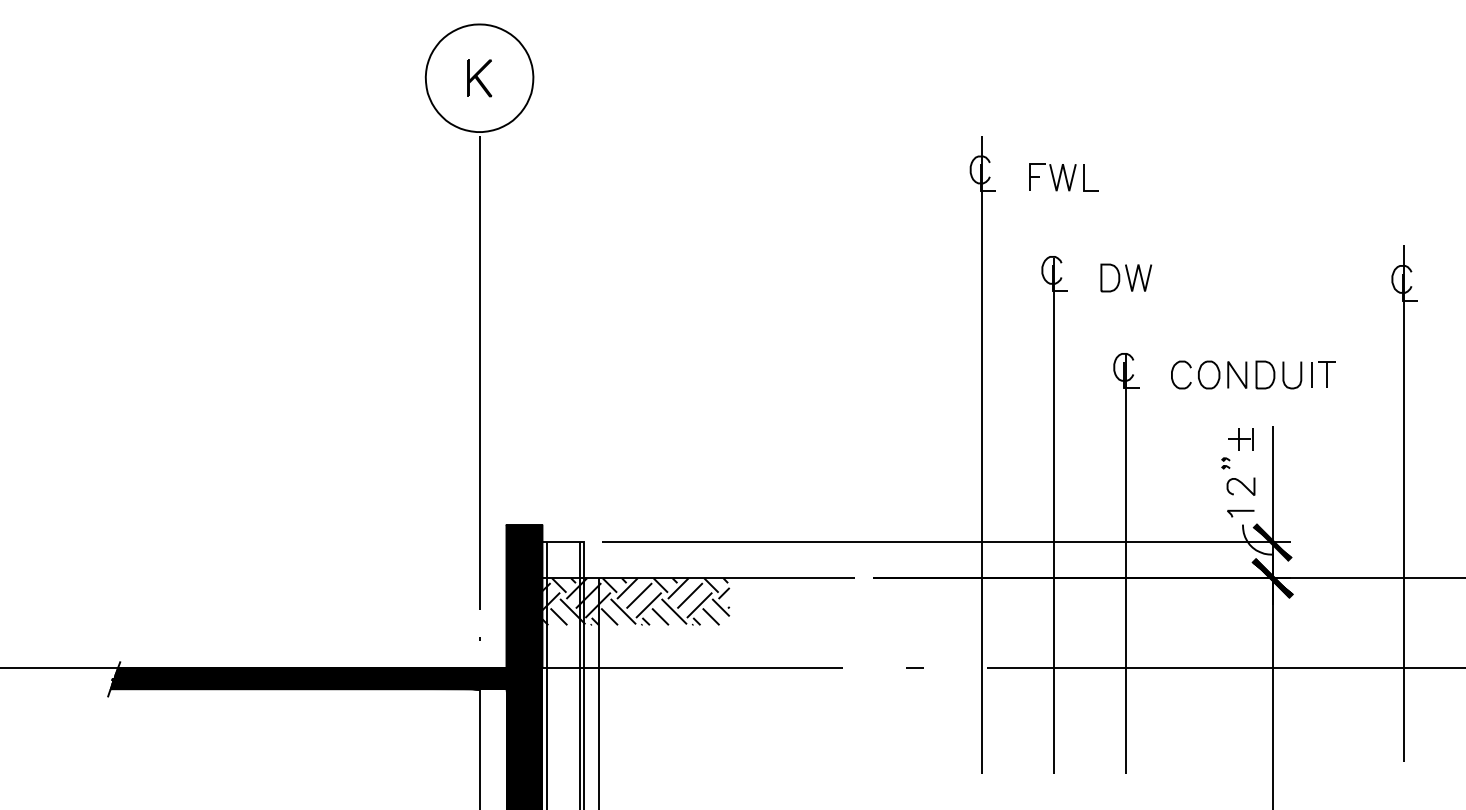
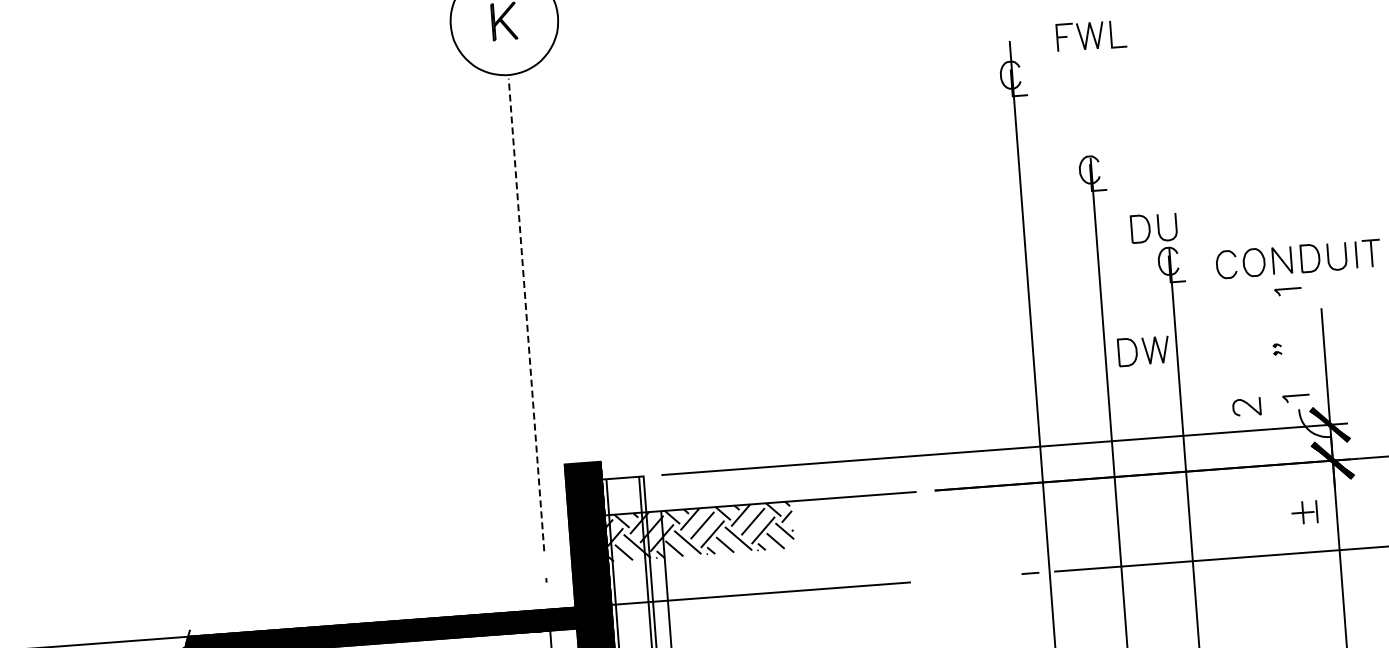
part: (1063, 177) -> (1091, 35), moved
part: (1126, 277) -> (1143, 350), moved
part: (1111, 332) -> (1153, 227), added
line: (479, 372) -> (526, 314), solid -> dashed
line: (1240, 404) -> (1287, 289), added
part: (1240, 439) -> (1304, 513), moved
curve: (1241, 484) -> (1247, 405), moved
line: (914, 667) -> (1030, 572), moved

